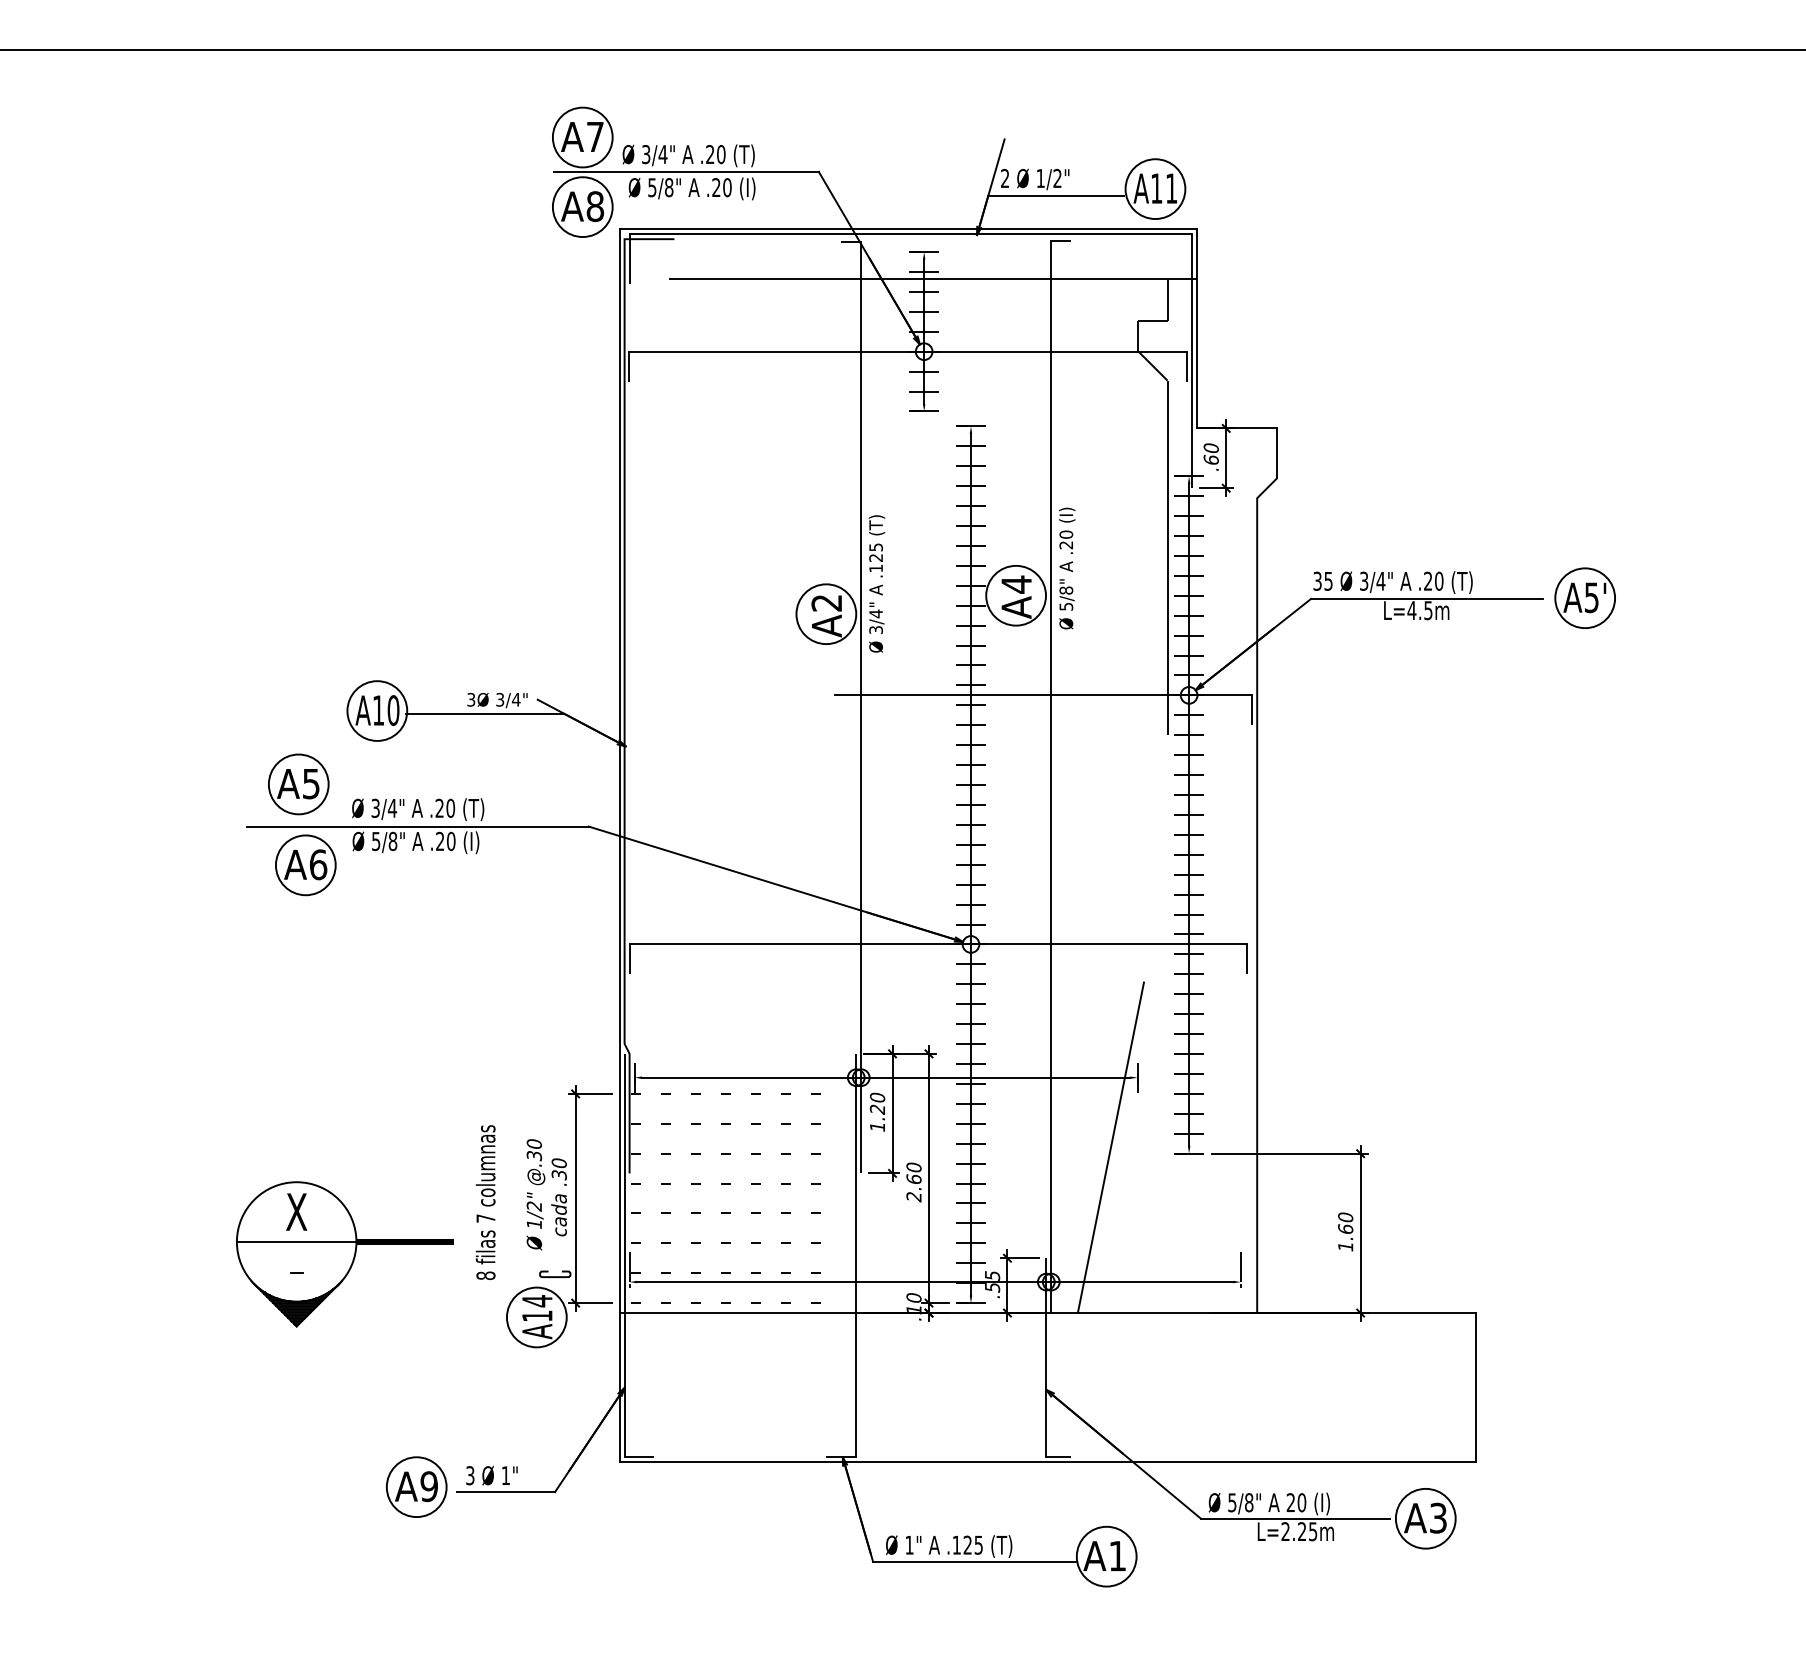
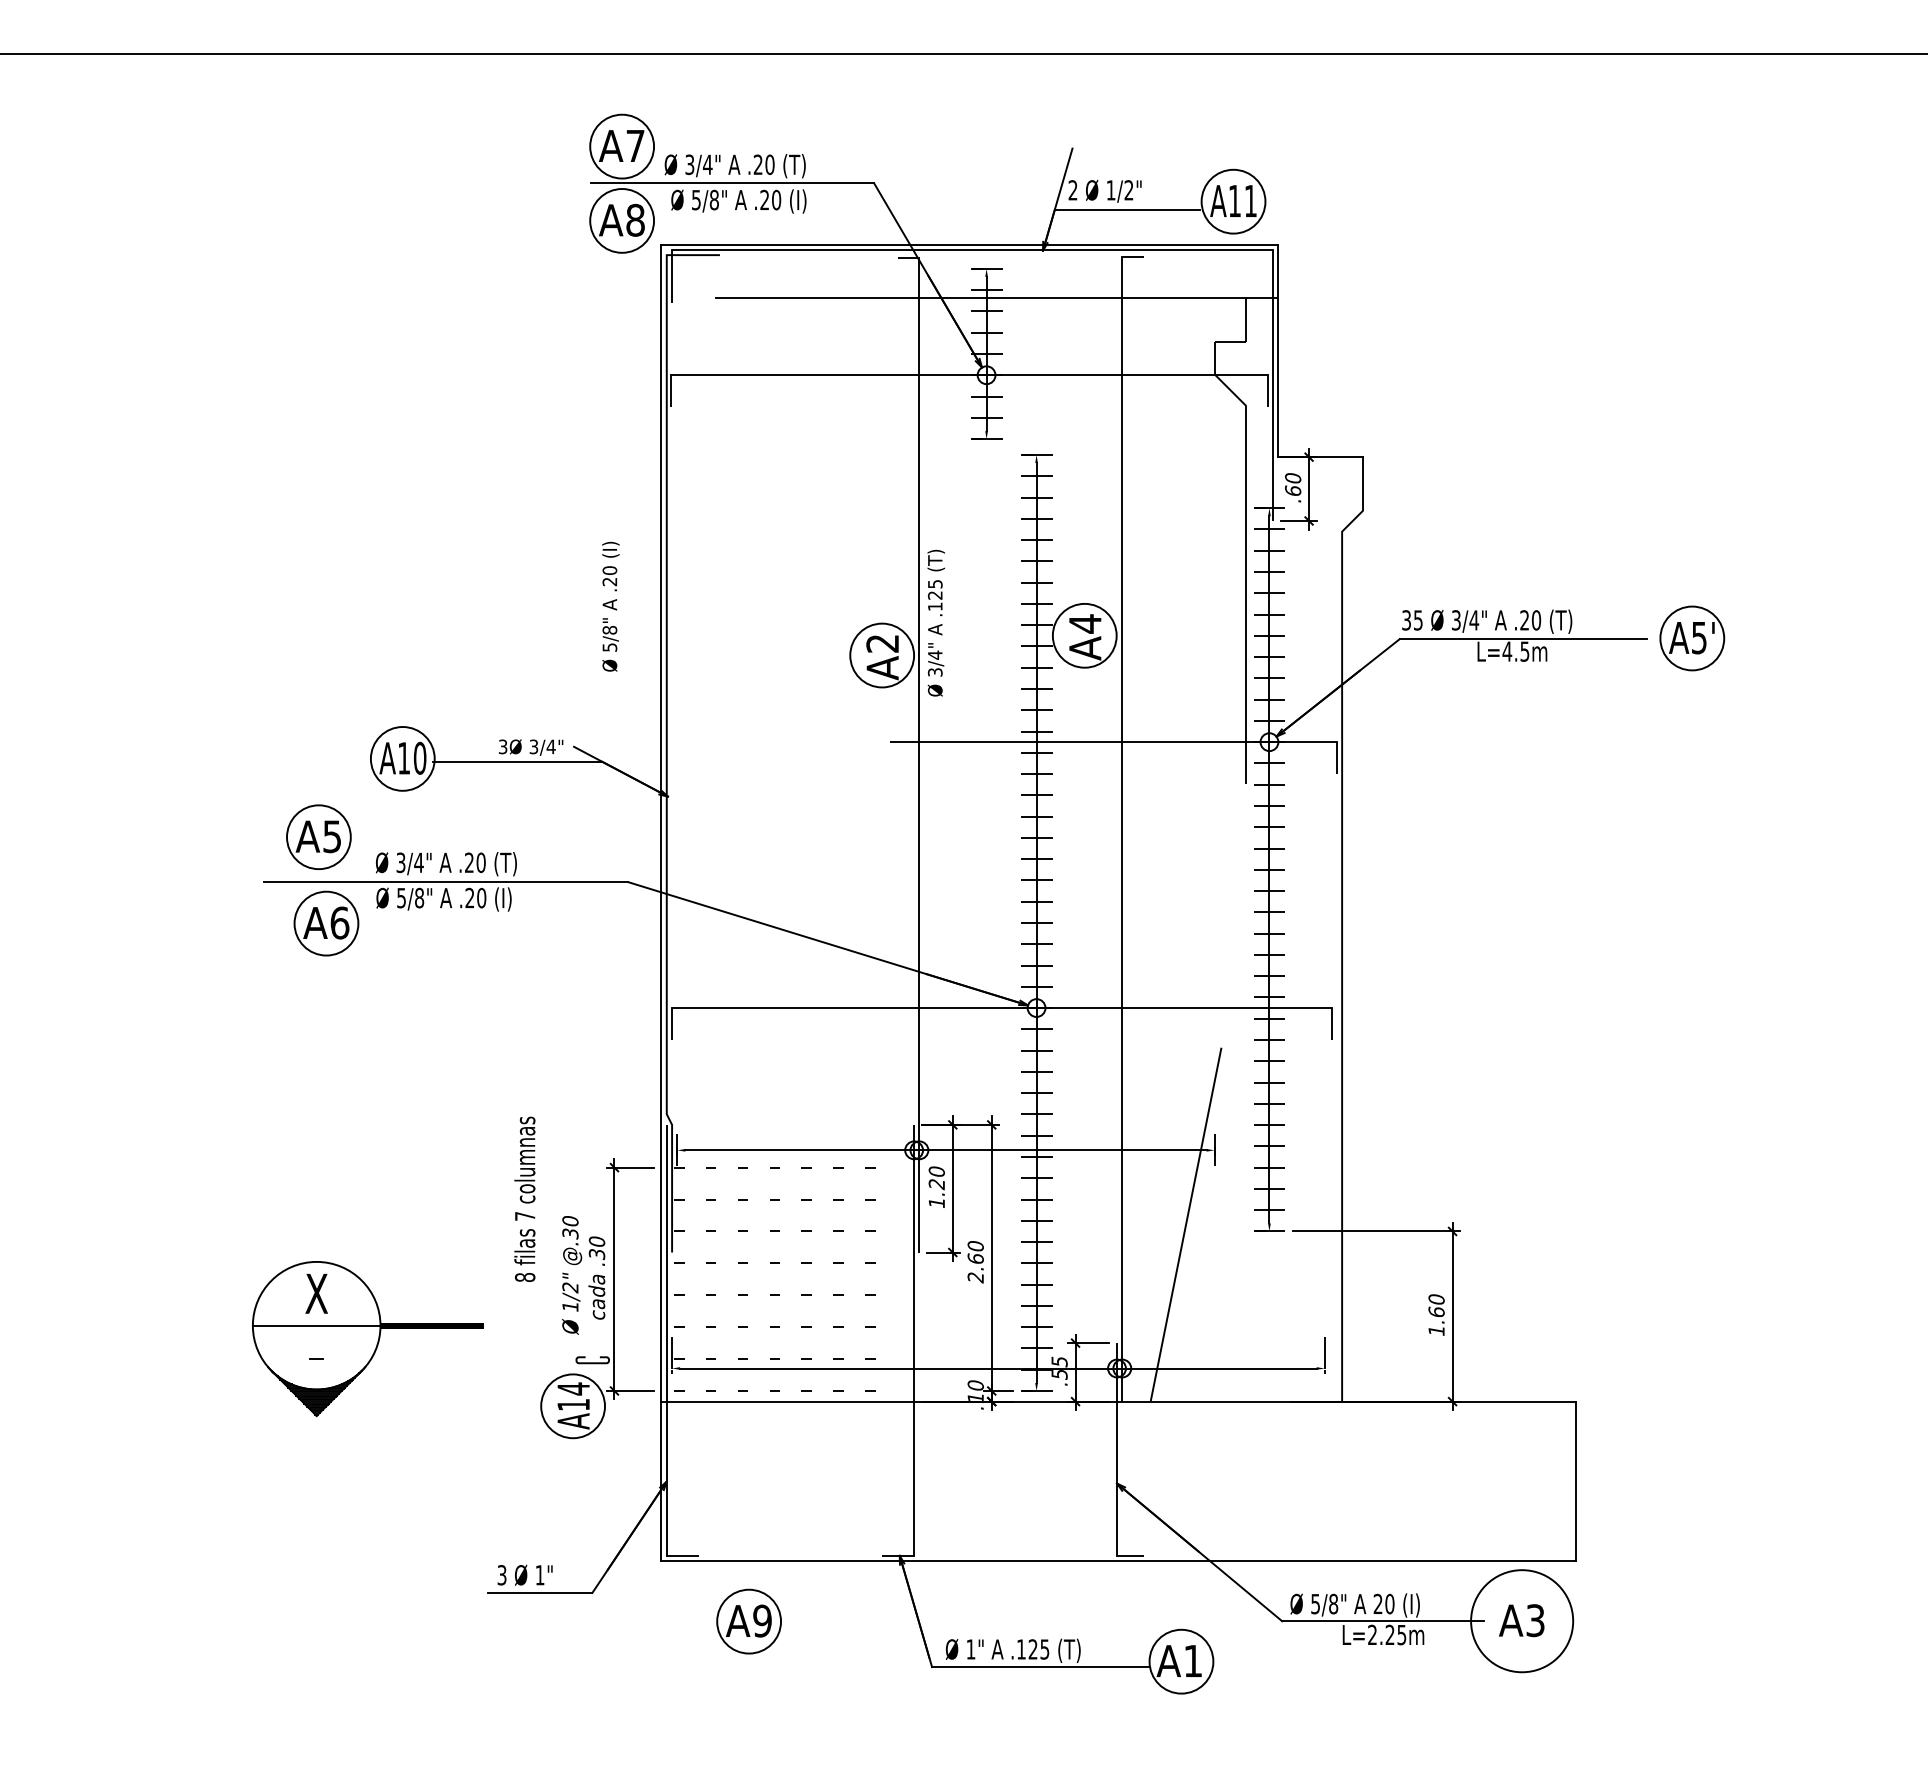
text: (1067, 568) -> (611, 606), moved
text: (485, 1202) -> (524, 1199), moved
part: (416, 1486) -> (748, 1620), moved
circle: (1425, 1518) -> (1521, 1620), size x1.6

